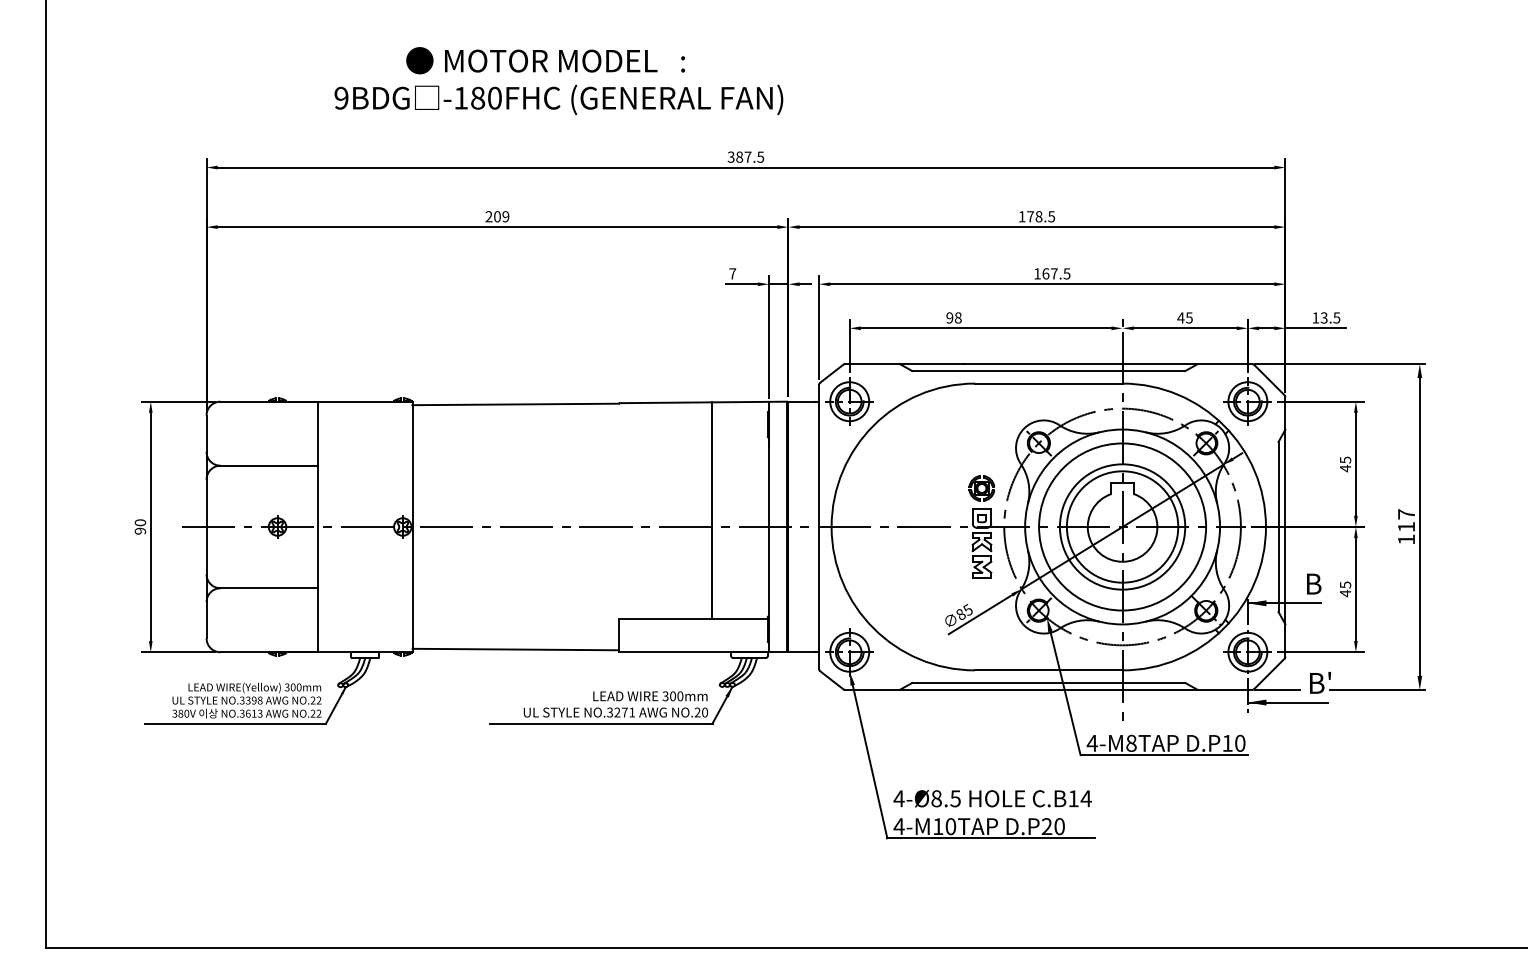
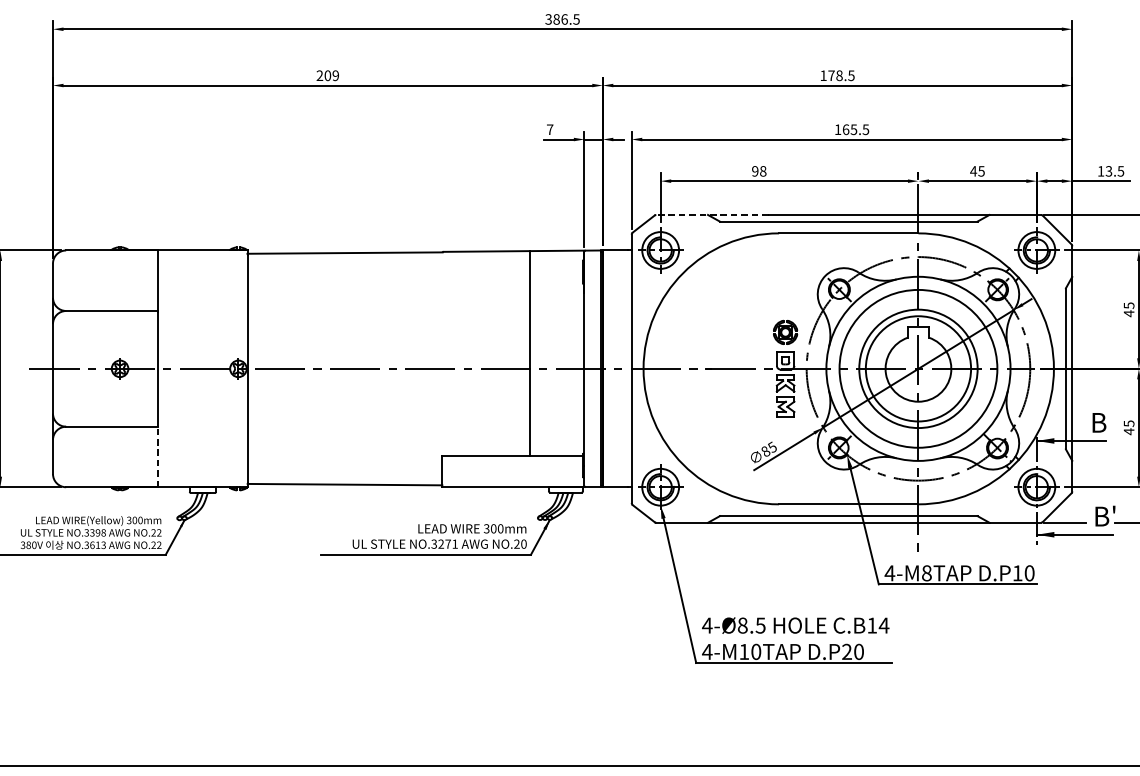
text: (747, 156) -> (564, 18), 387.5 -> 386.5
text: (1053, 273) -> (853, 129), 167.5 -> 165.5
line: (904, 364) -> (712, 215), solid -> dashed
line: (317, 619) -> (157, 456), solid -> dashed

